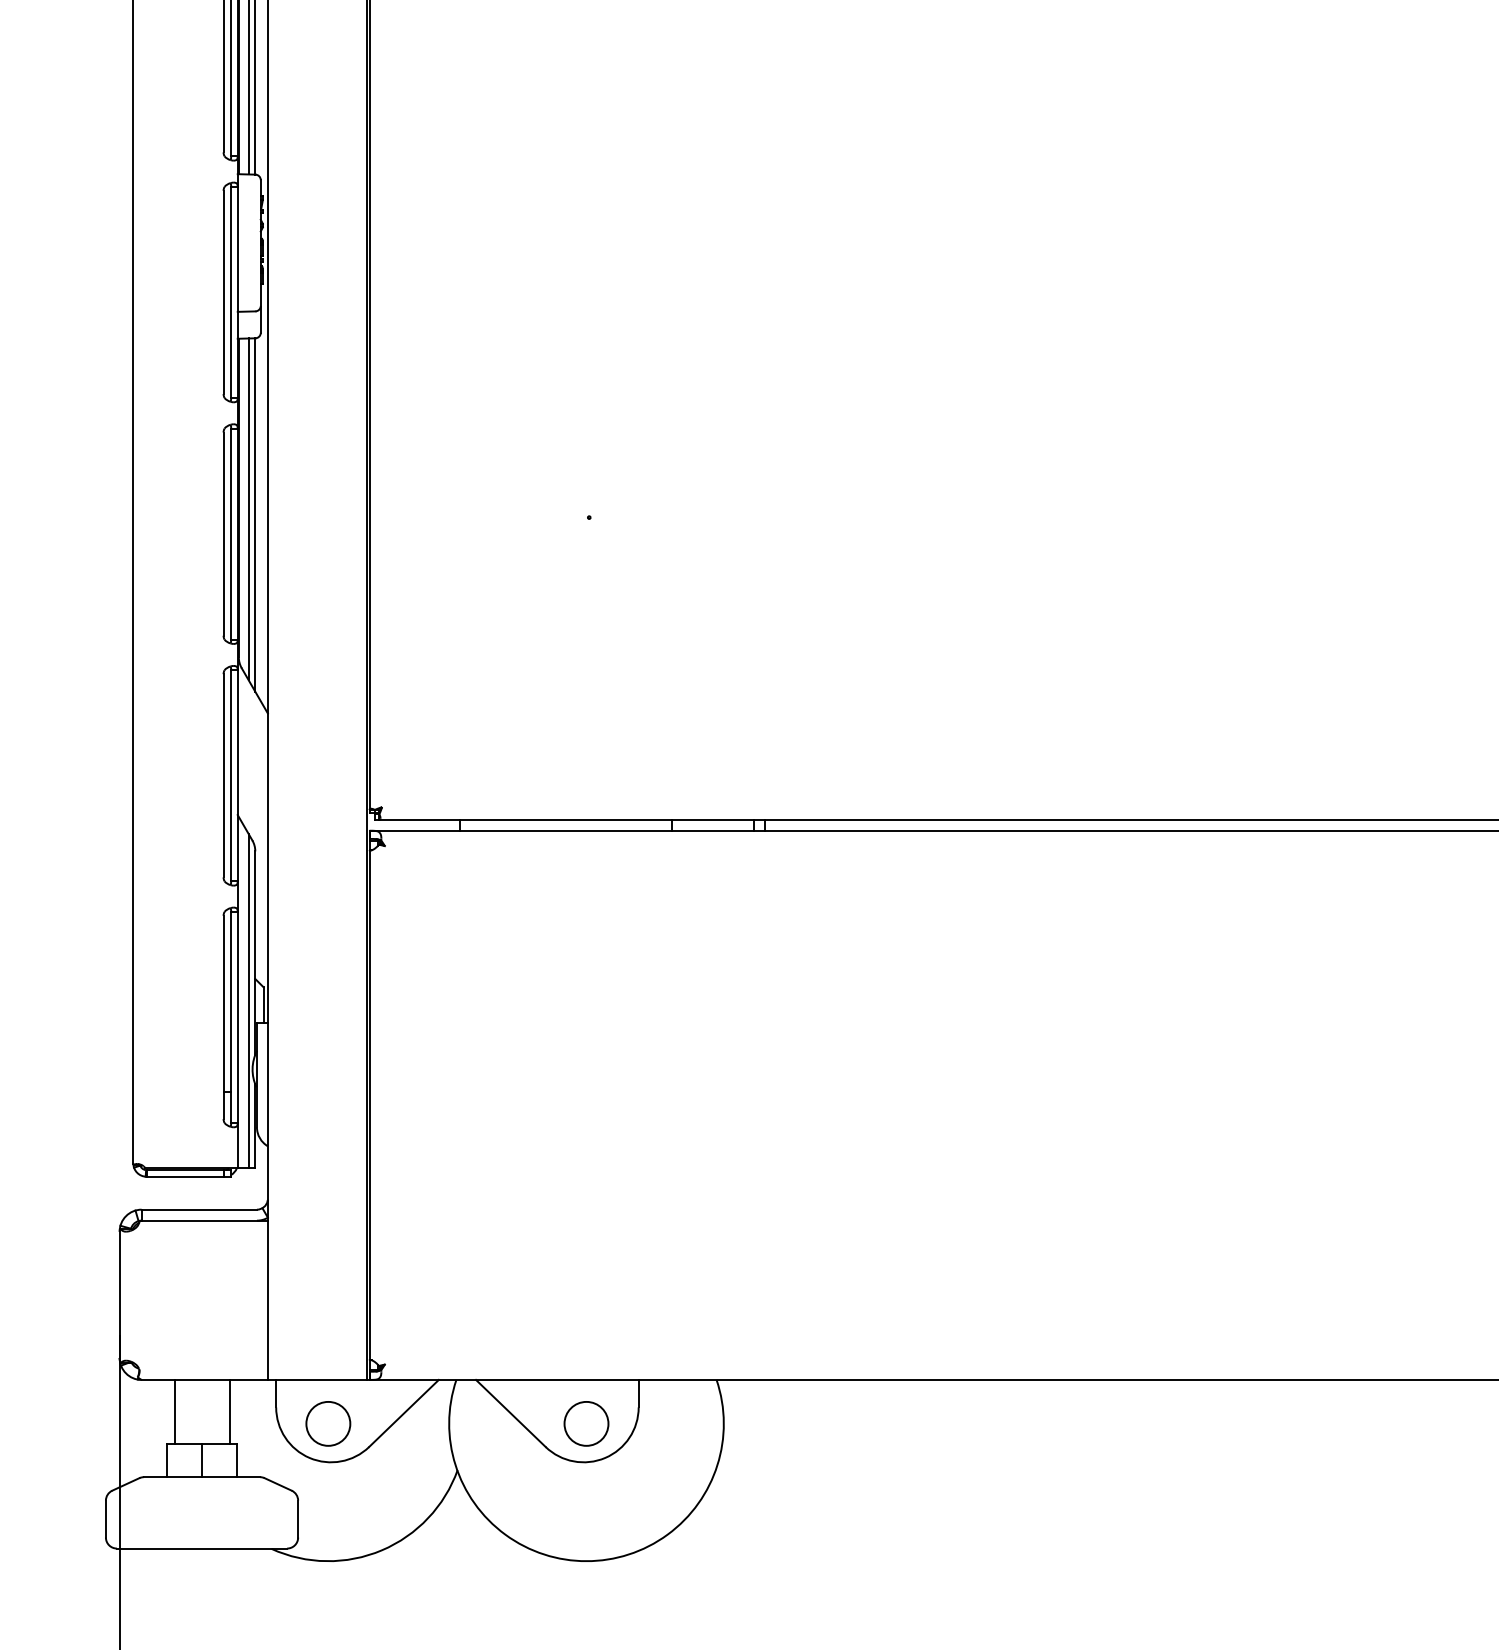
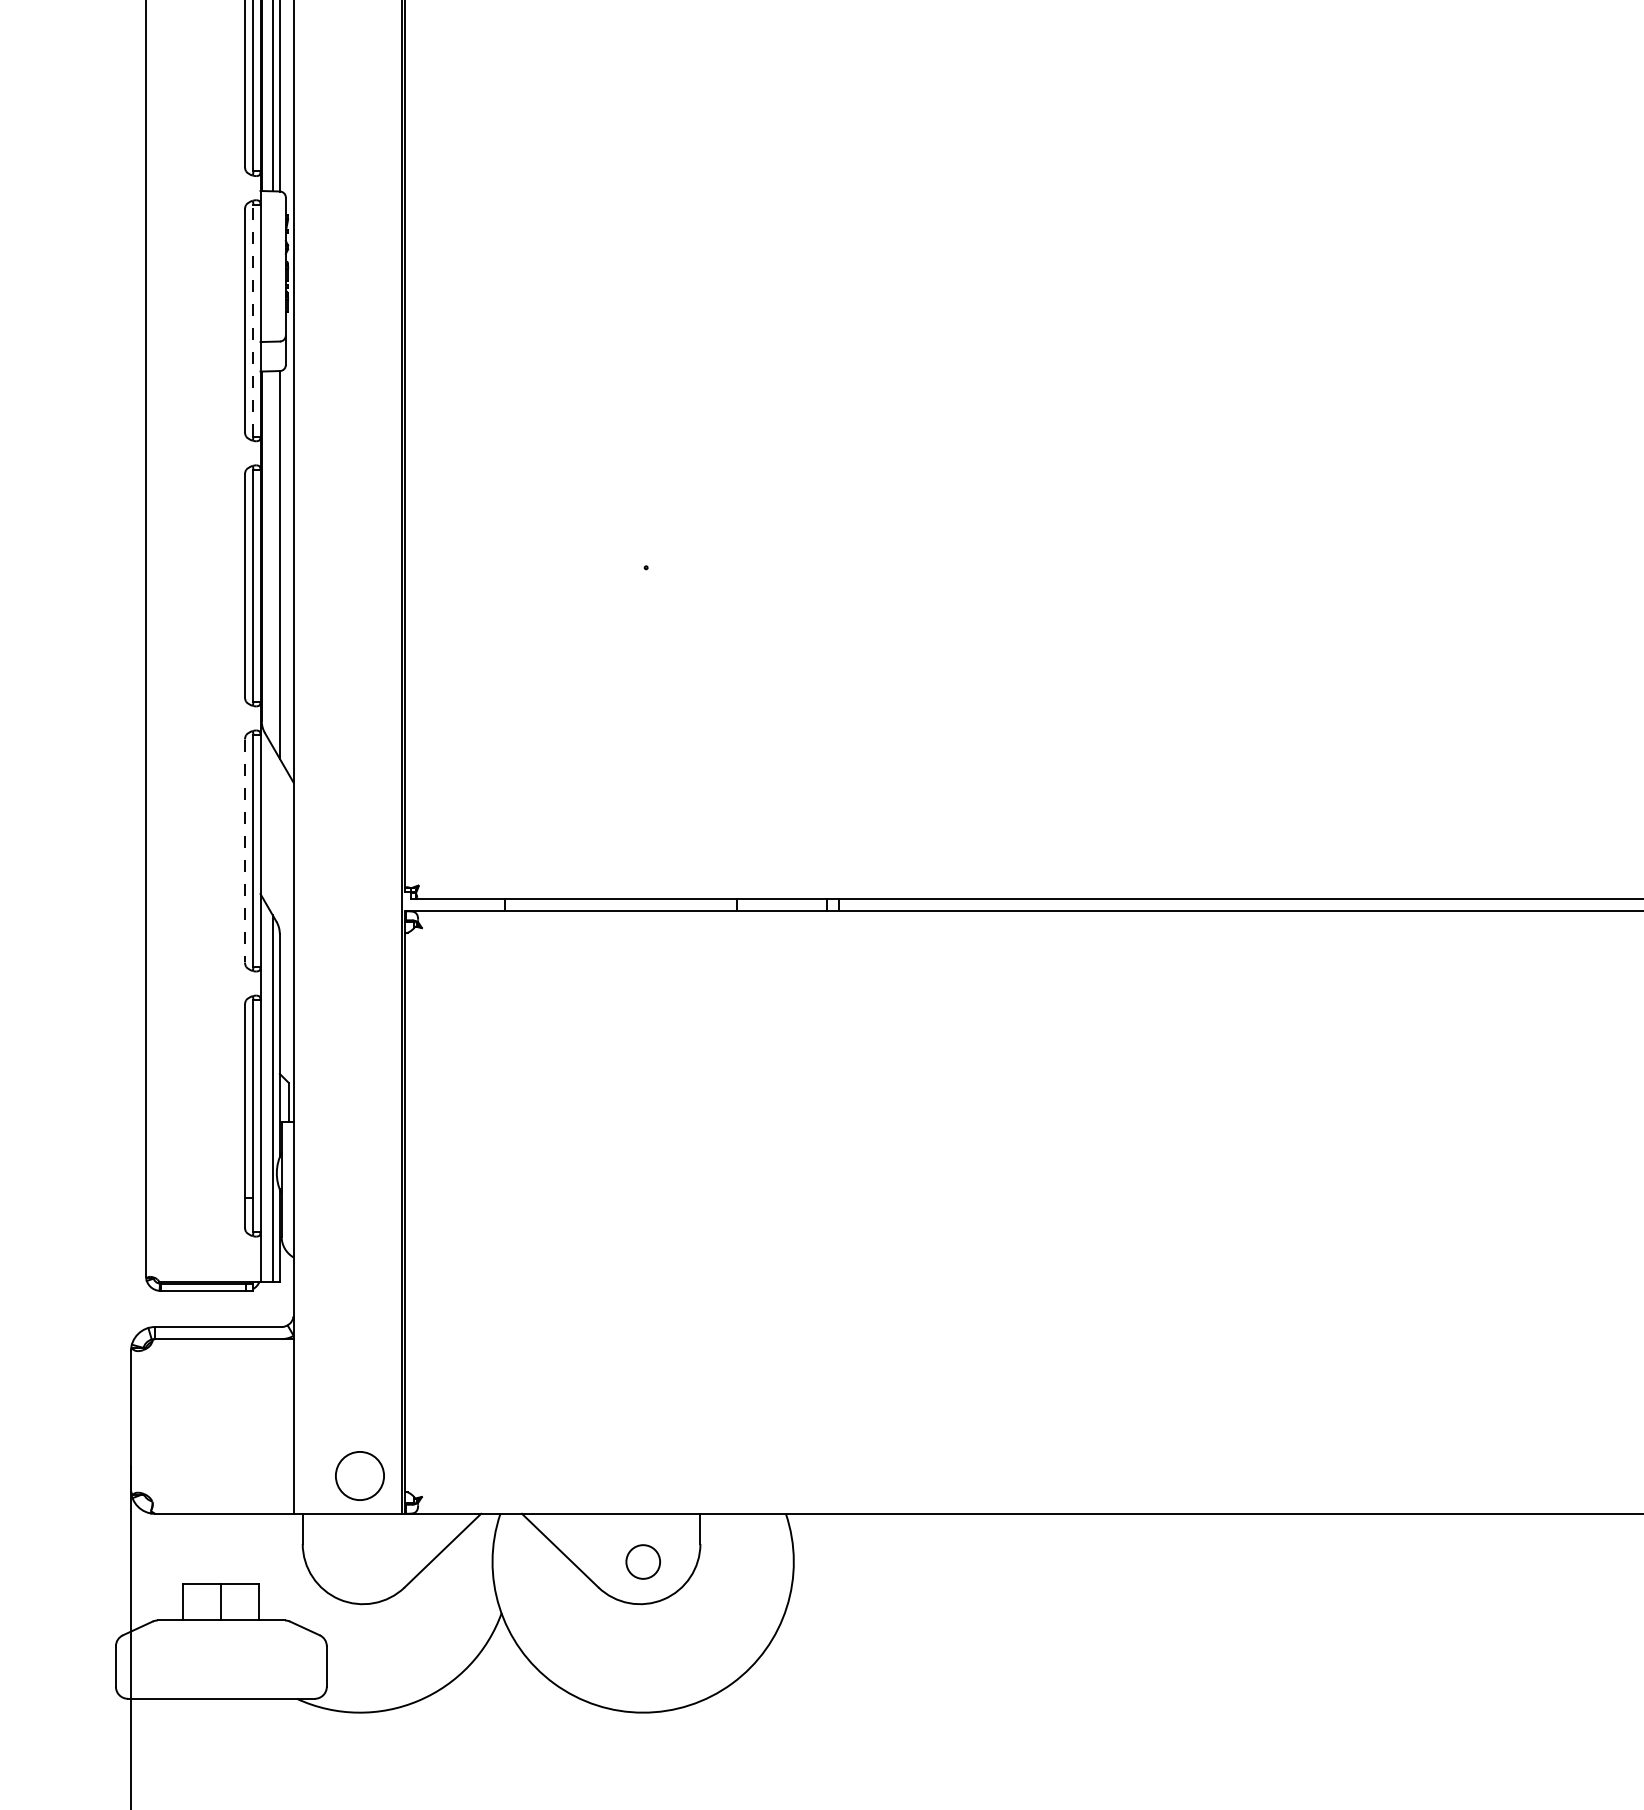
line: (231, 292) -> (253, 320), solid -> dashed
line: (248, 509) -> (272, 558), removed
line: (224, 776) -> (245, 851), solid -> dashed
line: (174, 1411) -> (191, 1548), removed
line: (229, 1411) -> (251, 1548), removed
circle: (327, 1423) -> (359, 1475), moved
circle: (586, 1423) -> (643, 1561), size x0.7

